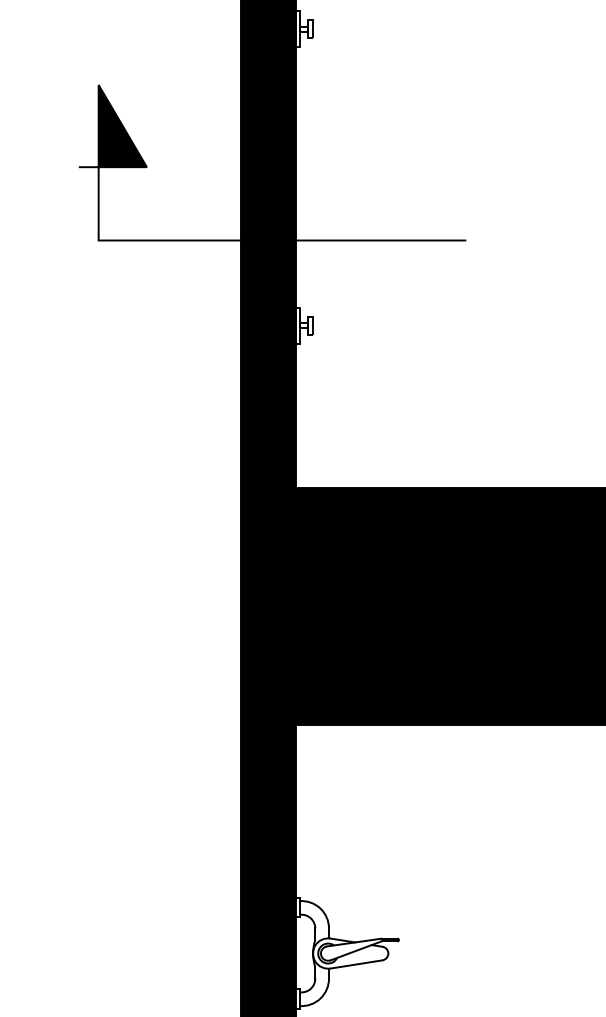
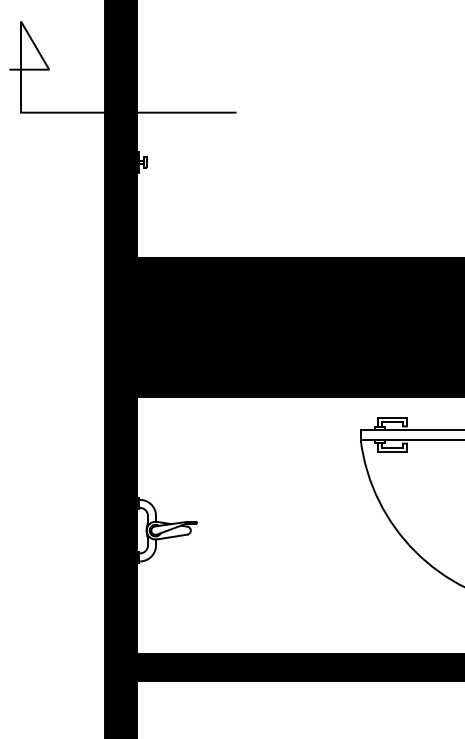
fill: (123, 125) -> (35, 45), removed

